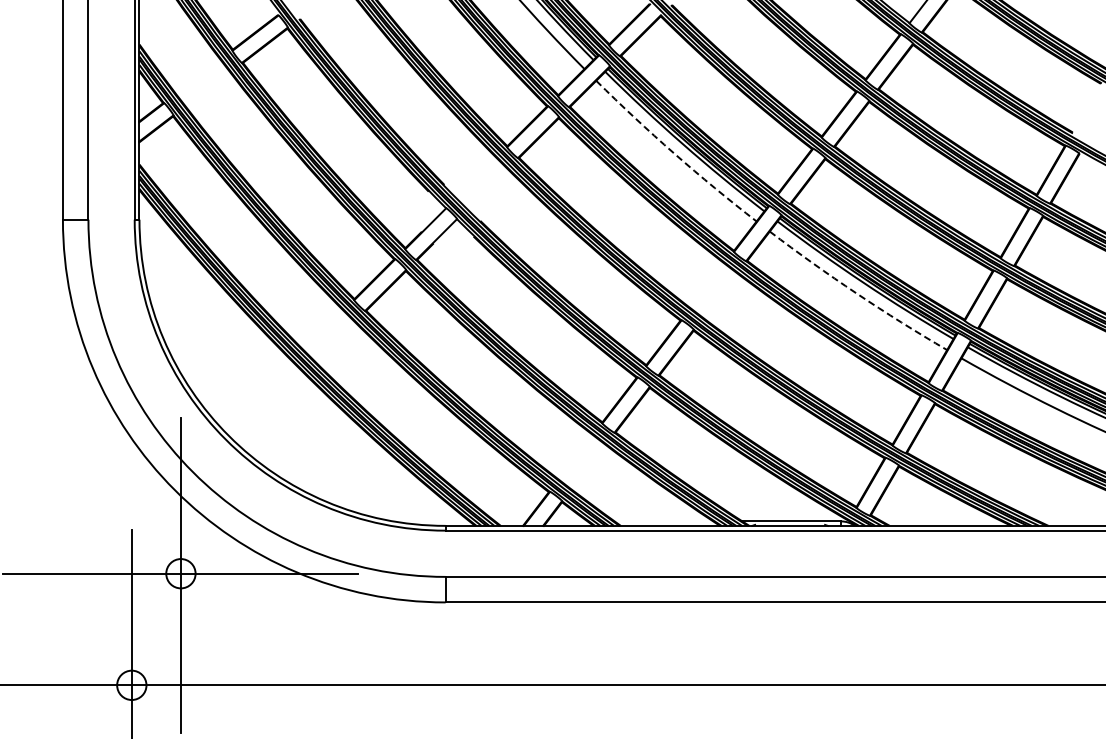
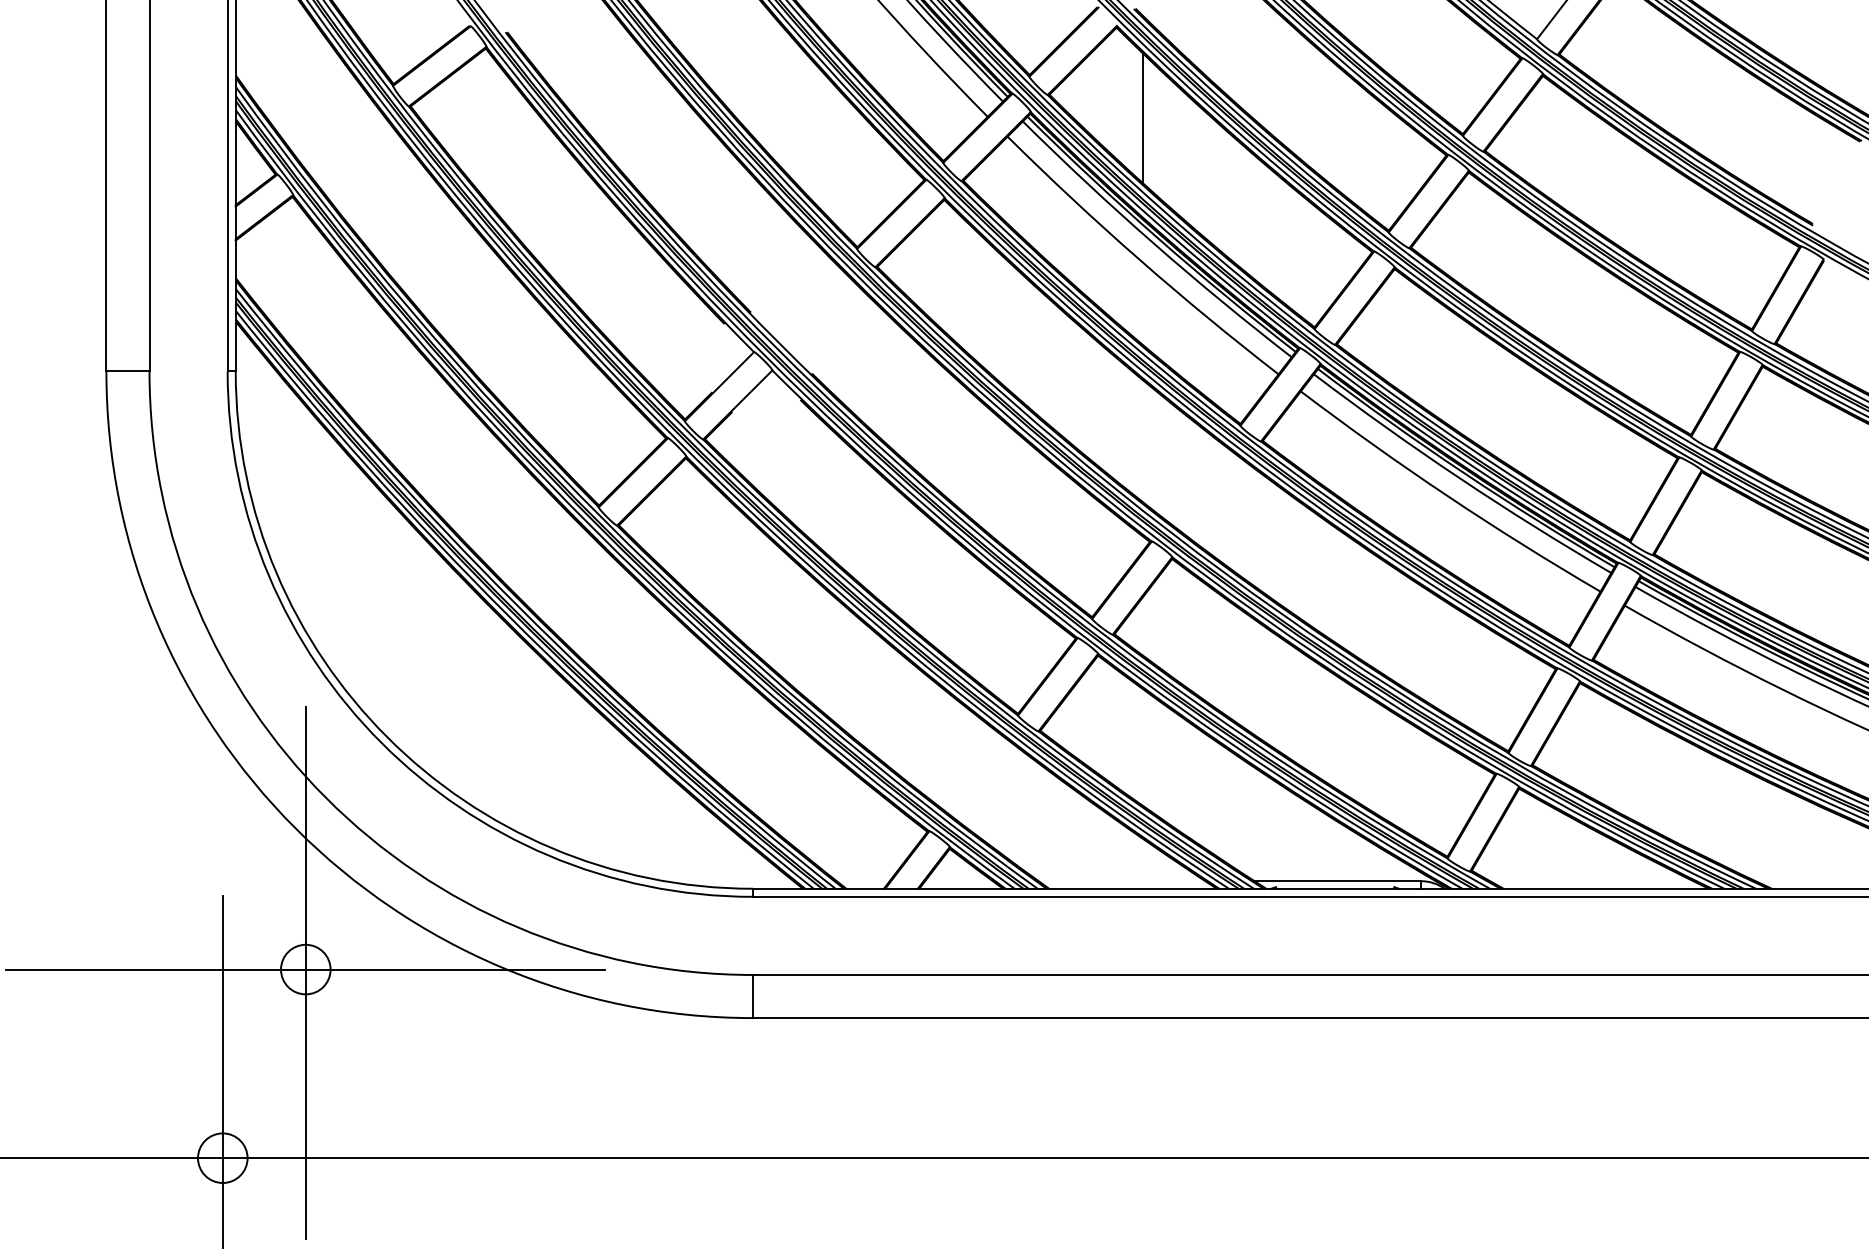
line: (676, 69) -> (1143, 117), added
arc: (674, 153) -> (1139, 259), dashed -> solid
arc: (856, 293) -> (1447, 496), dashed -> solid

